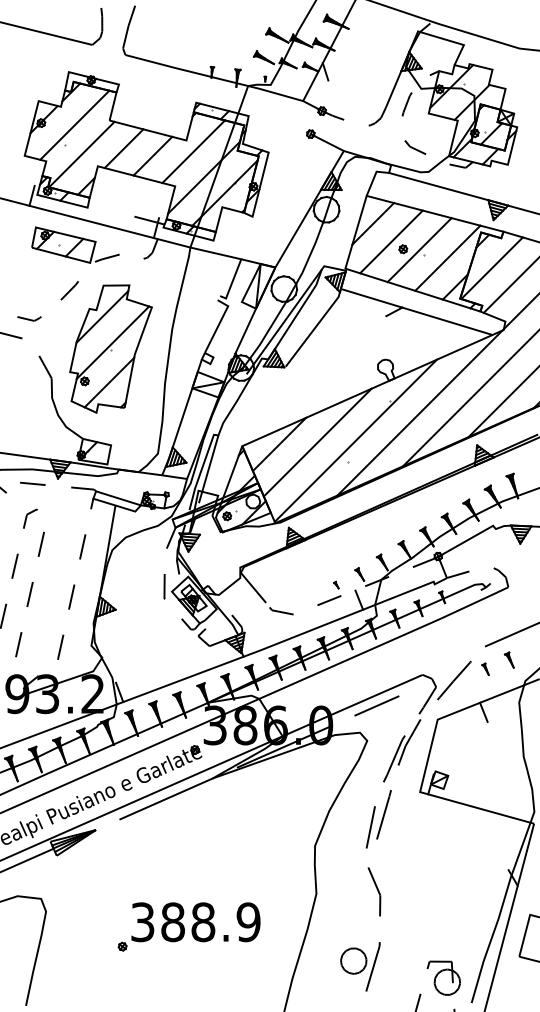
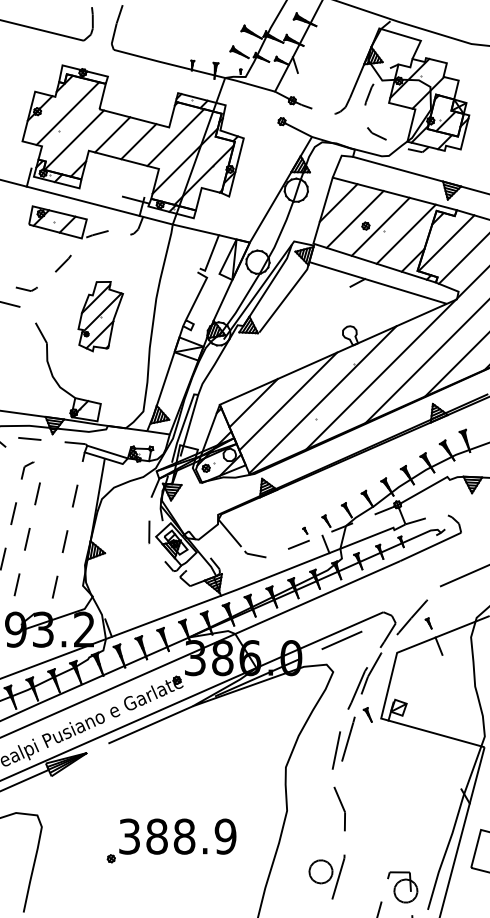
part: (110, 348) -> (100, 316), size x0.6
part: (508, 659) -> (367, 714), moved
part: (485, 668) -> (428, 622), moved

